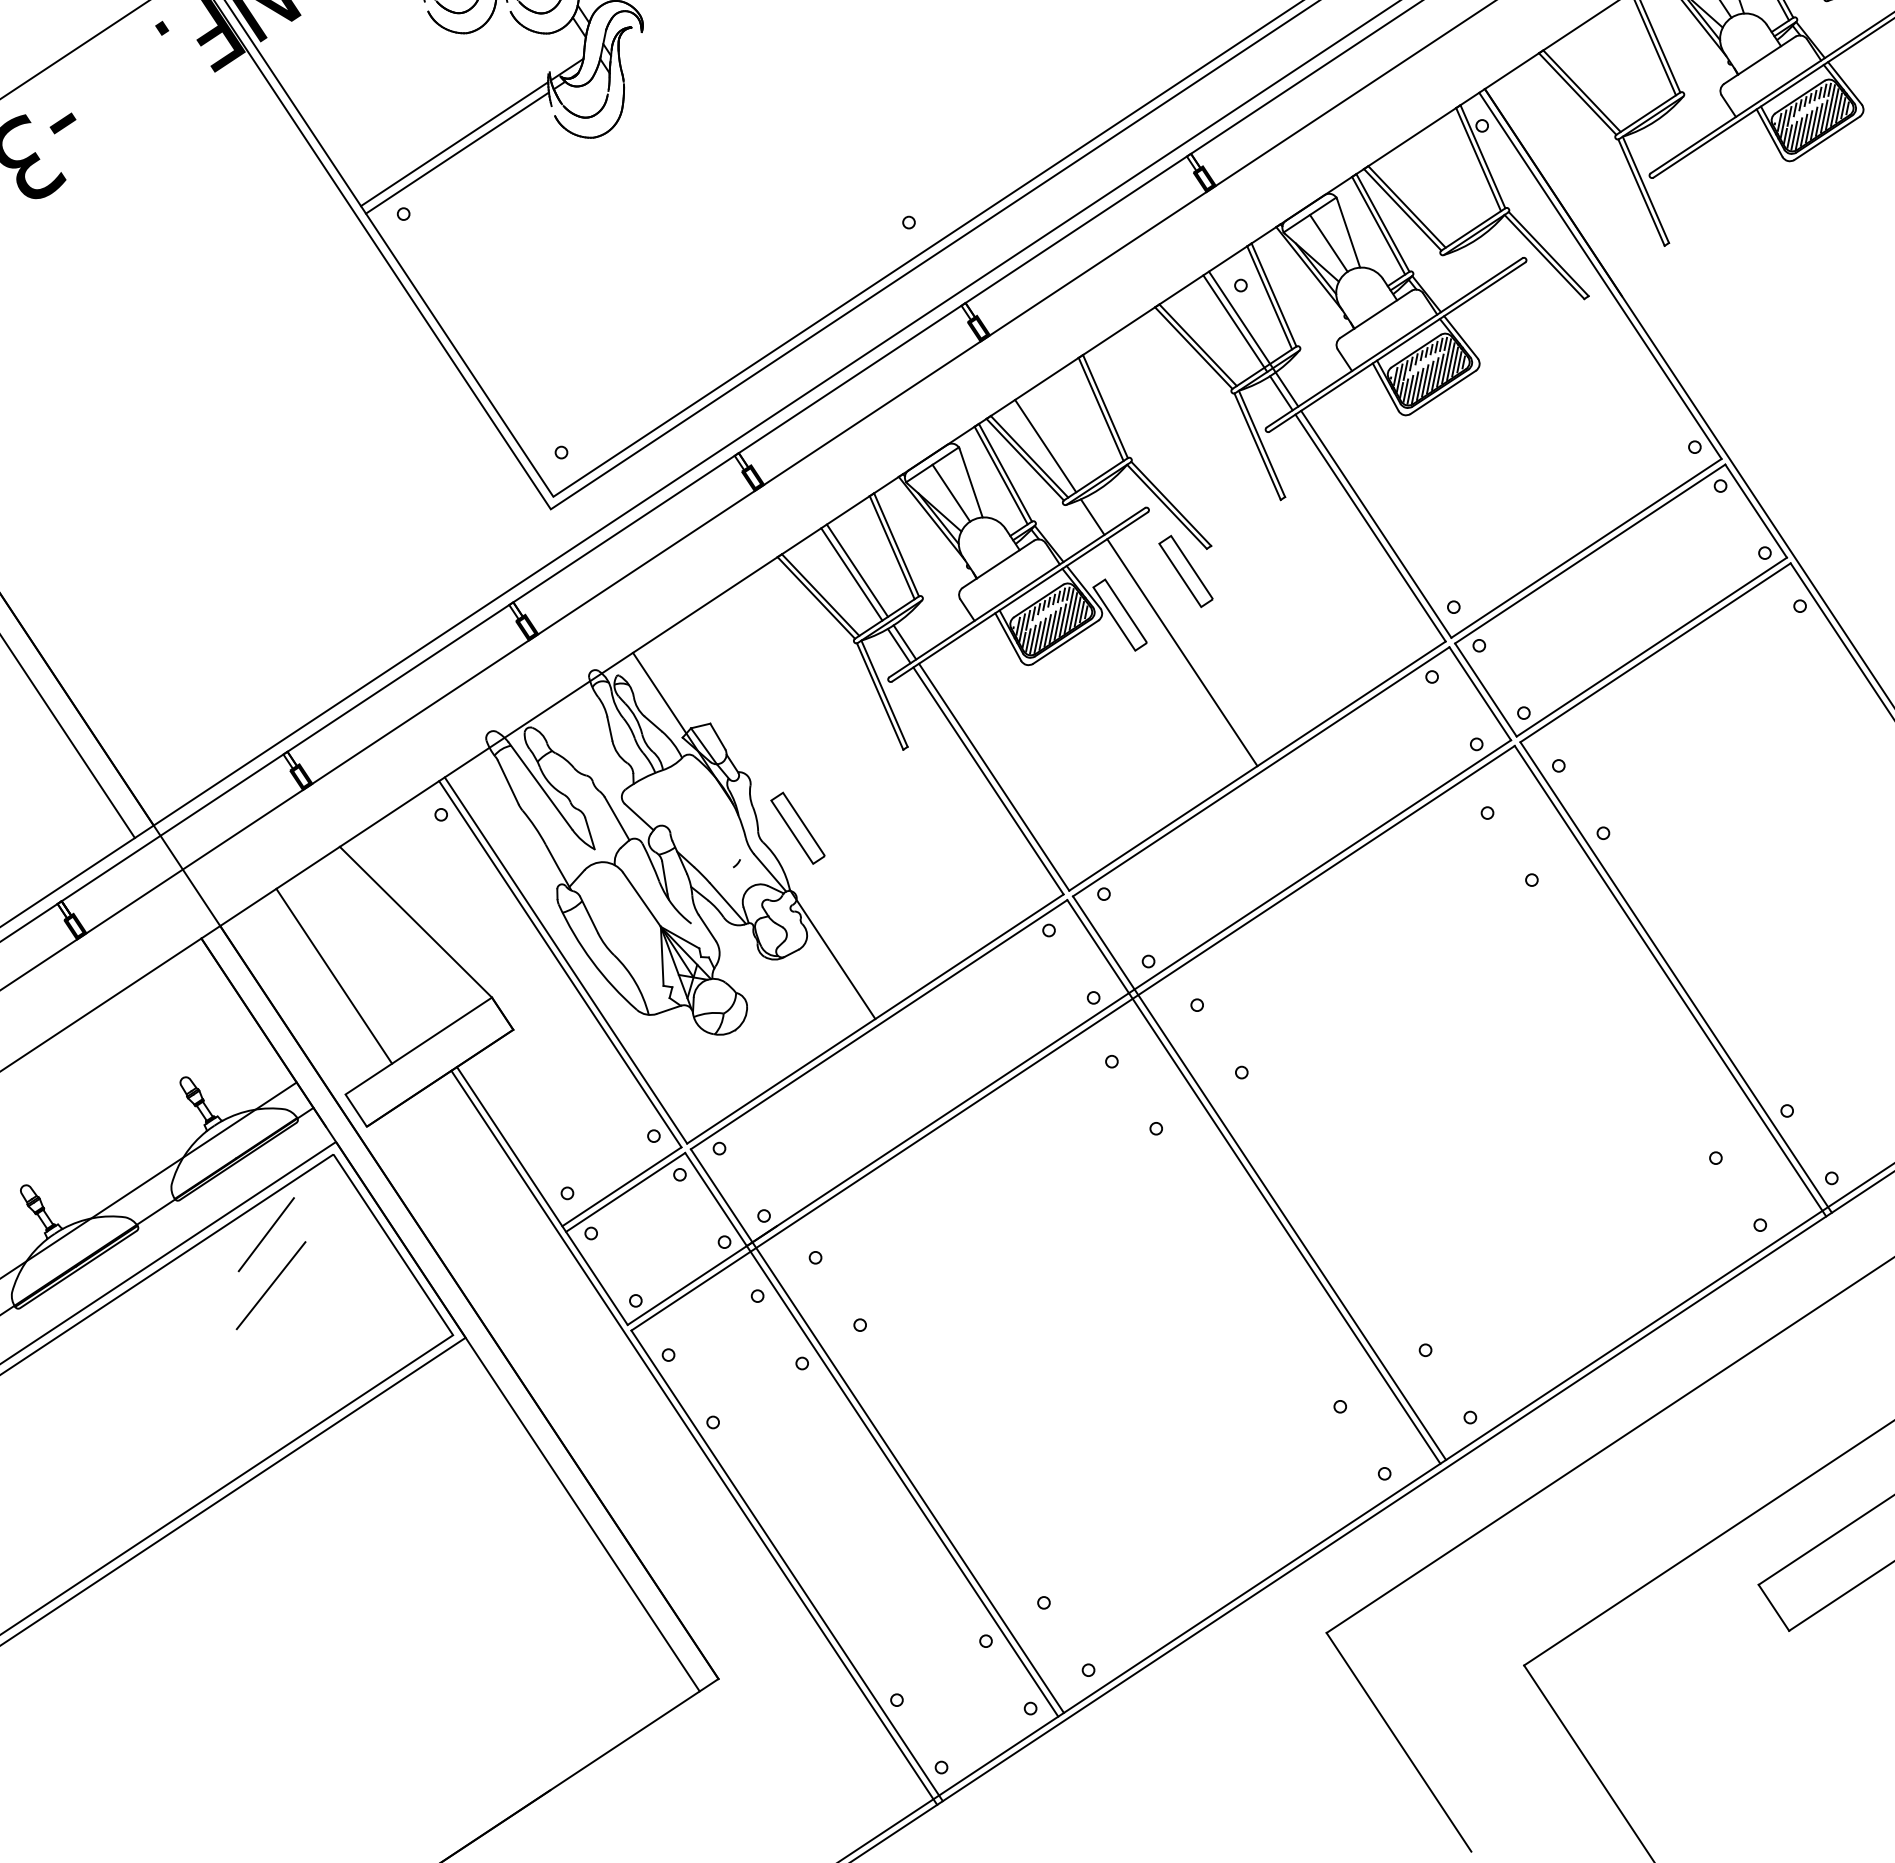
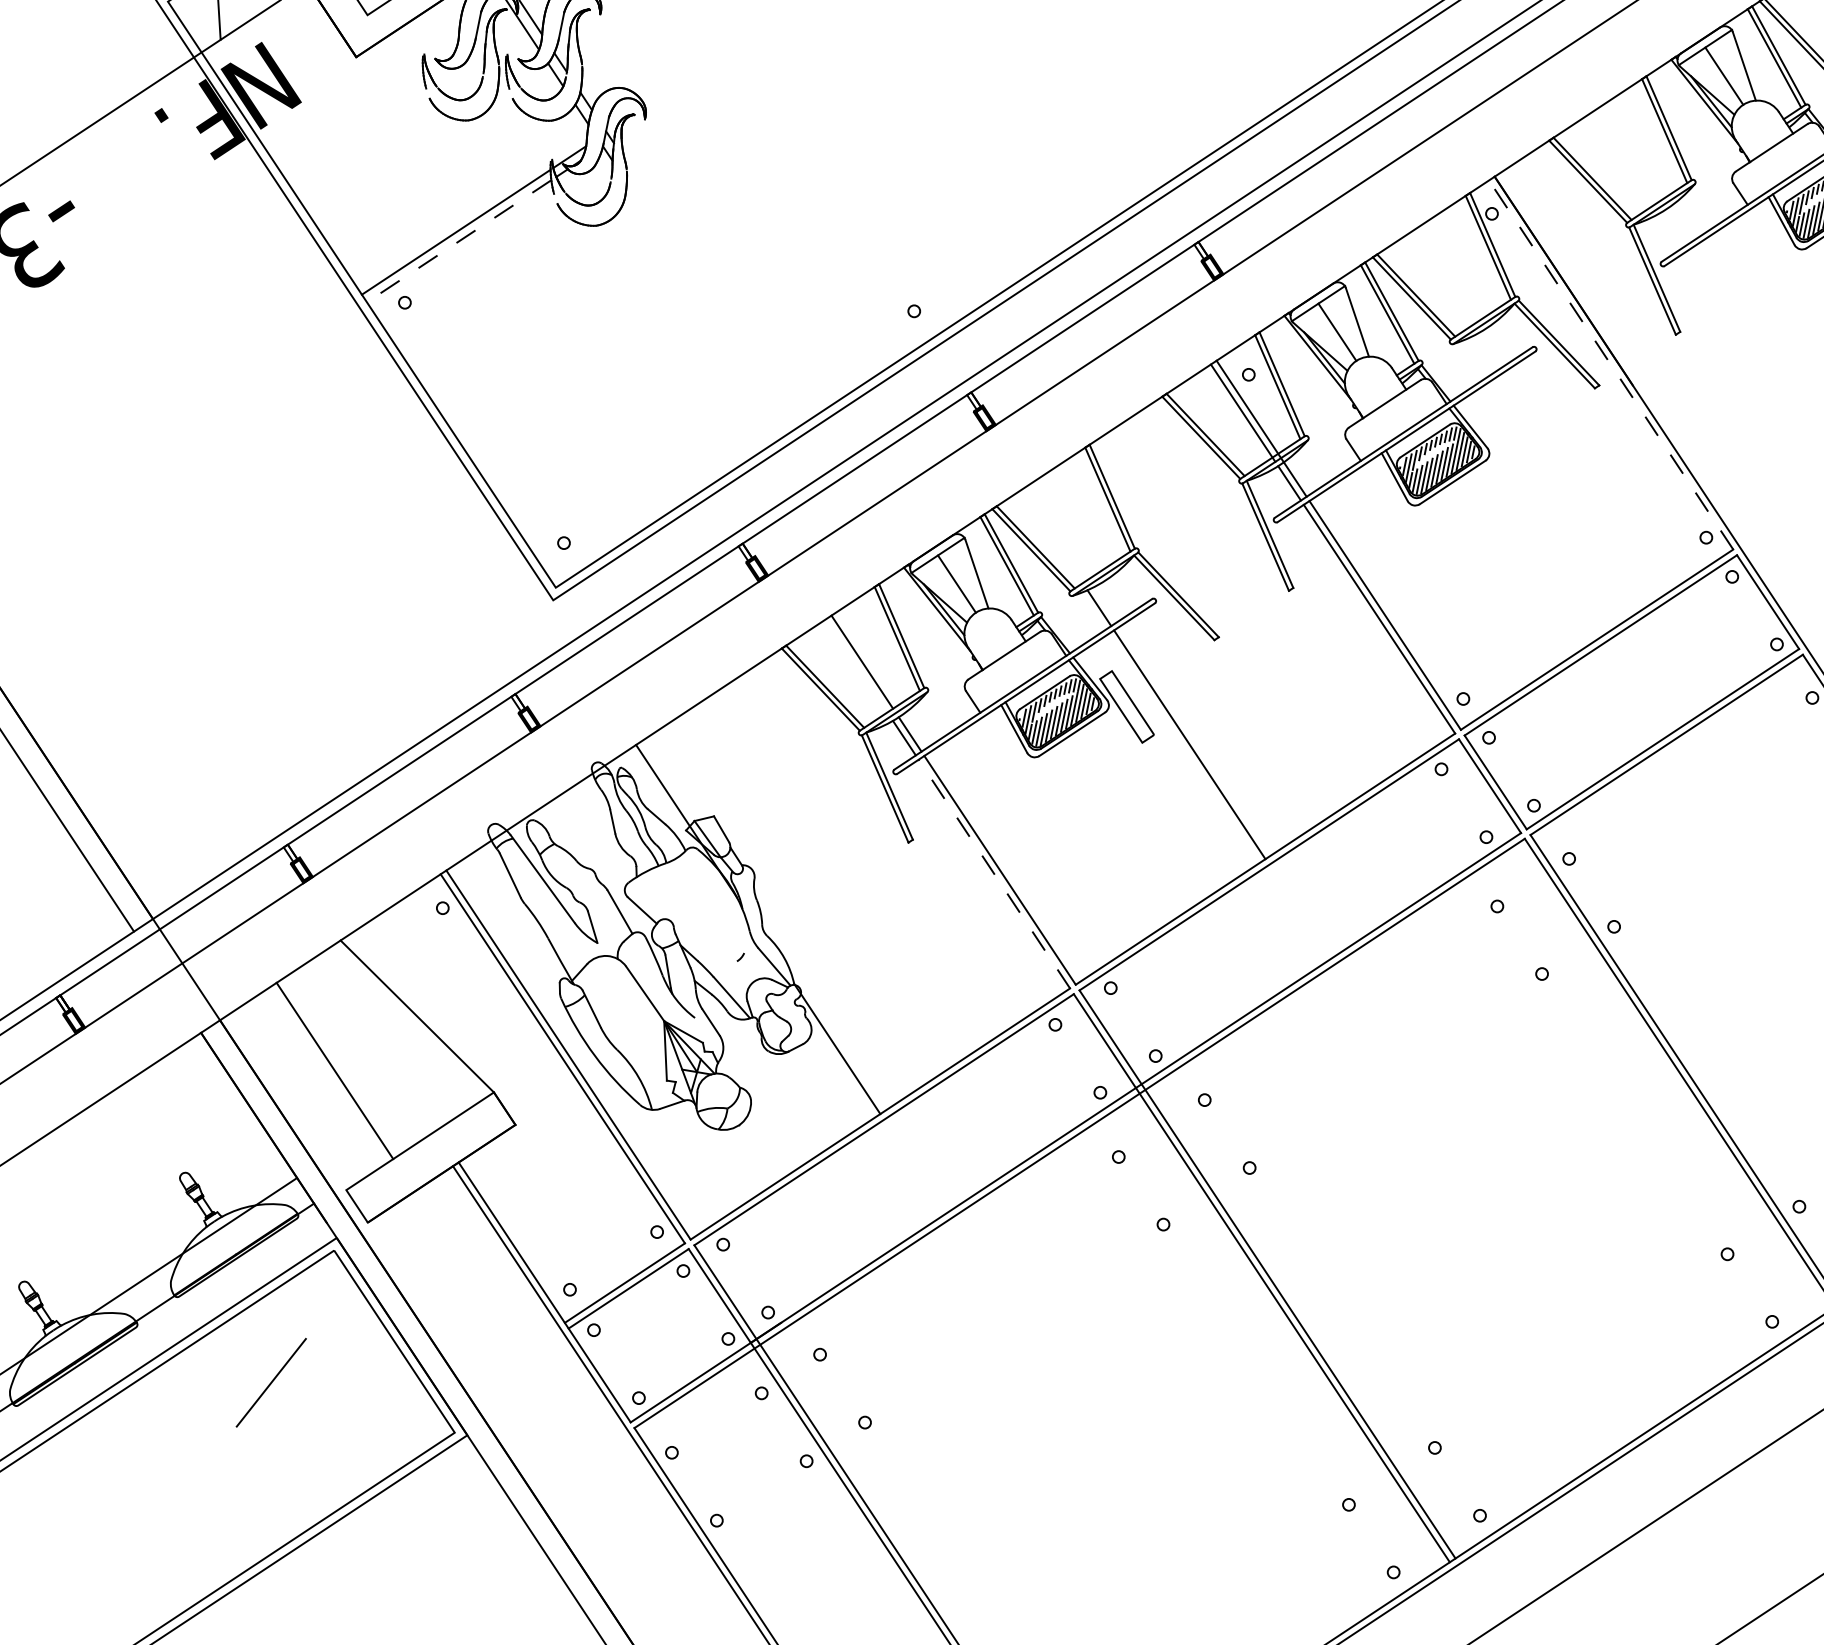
line: (457, 153) -> (459, 241), solid -> dashed
line: (1600, 275) -> (1611, 364), solid -> dashed
line: (1045, 445) -> (1051, 535), removed
part: (1185, 570) -> (1192, 661), removed
line: (851, 574) -> (856, 666), removed
line: (988, 780) -> (994, 873), solid -> dashed
part: (797, 827) -> (801, 921), removed
line: (265, 1234) -> (265, 1331), removed

